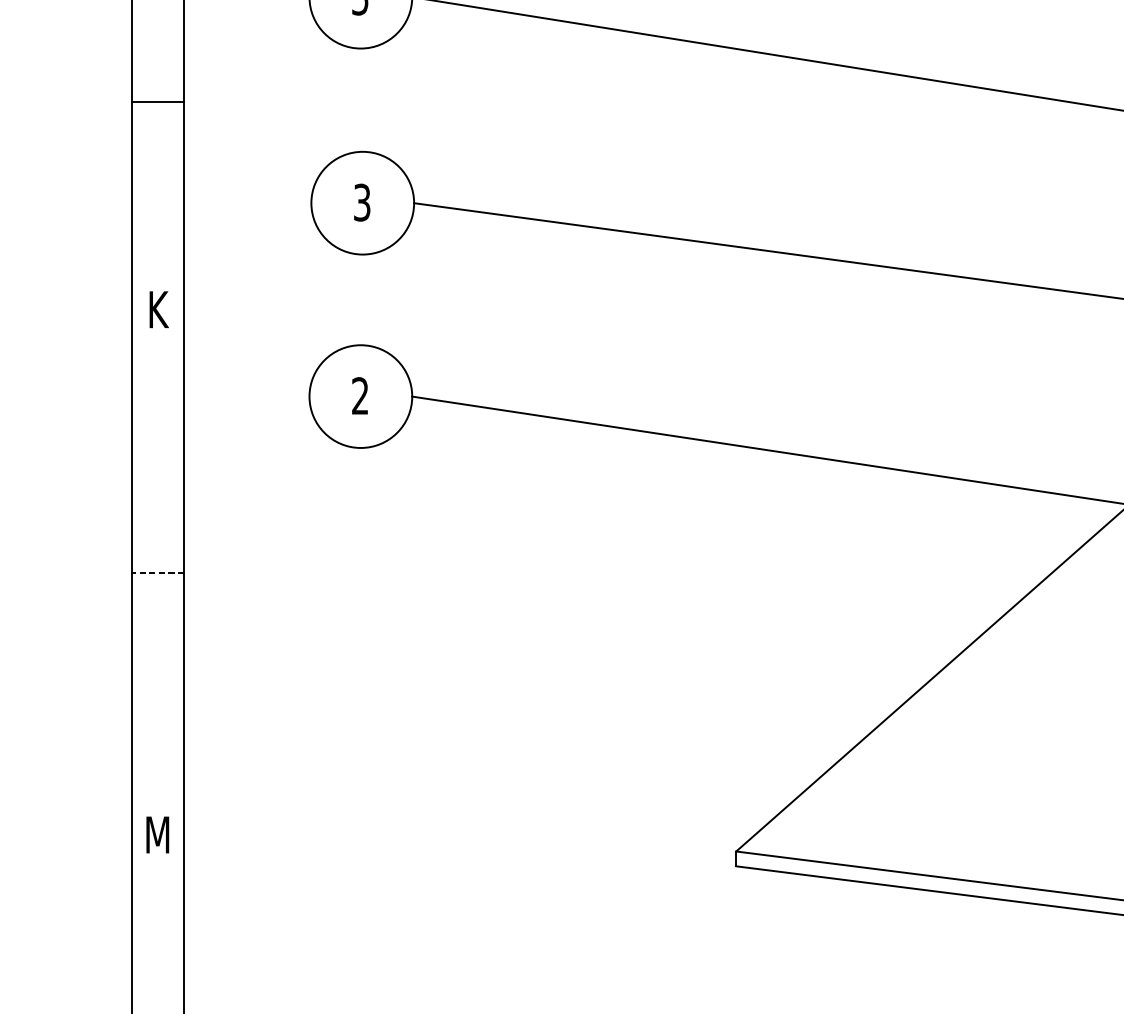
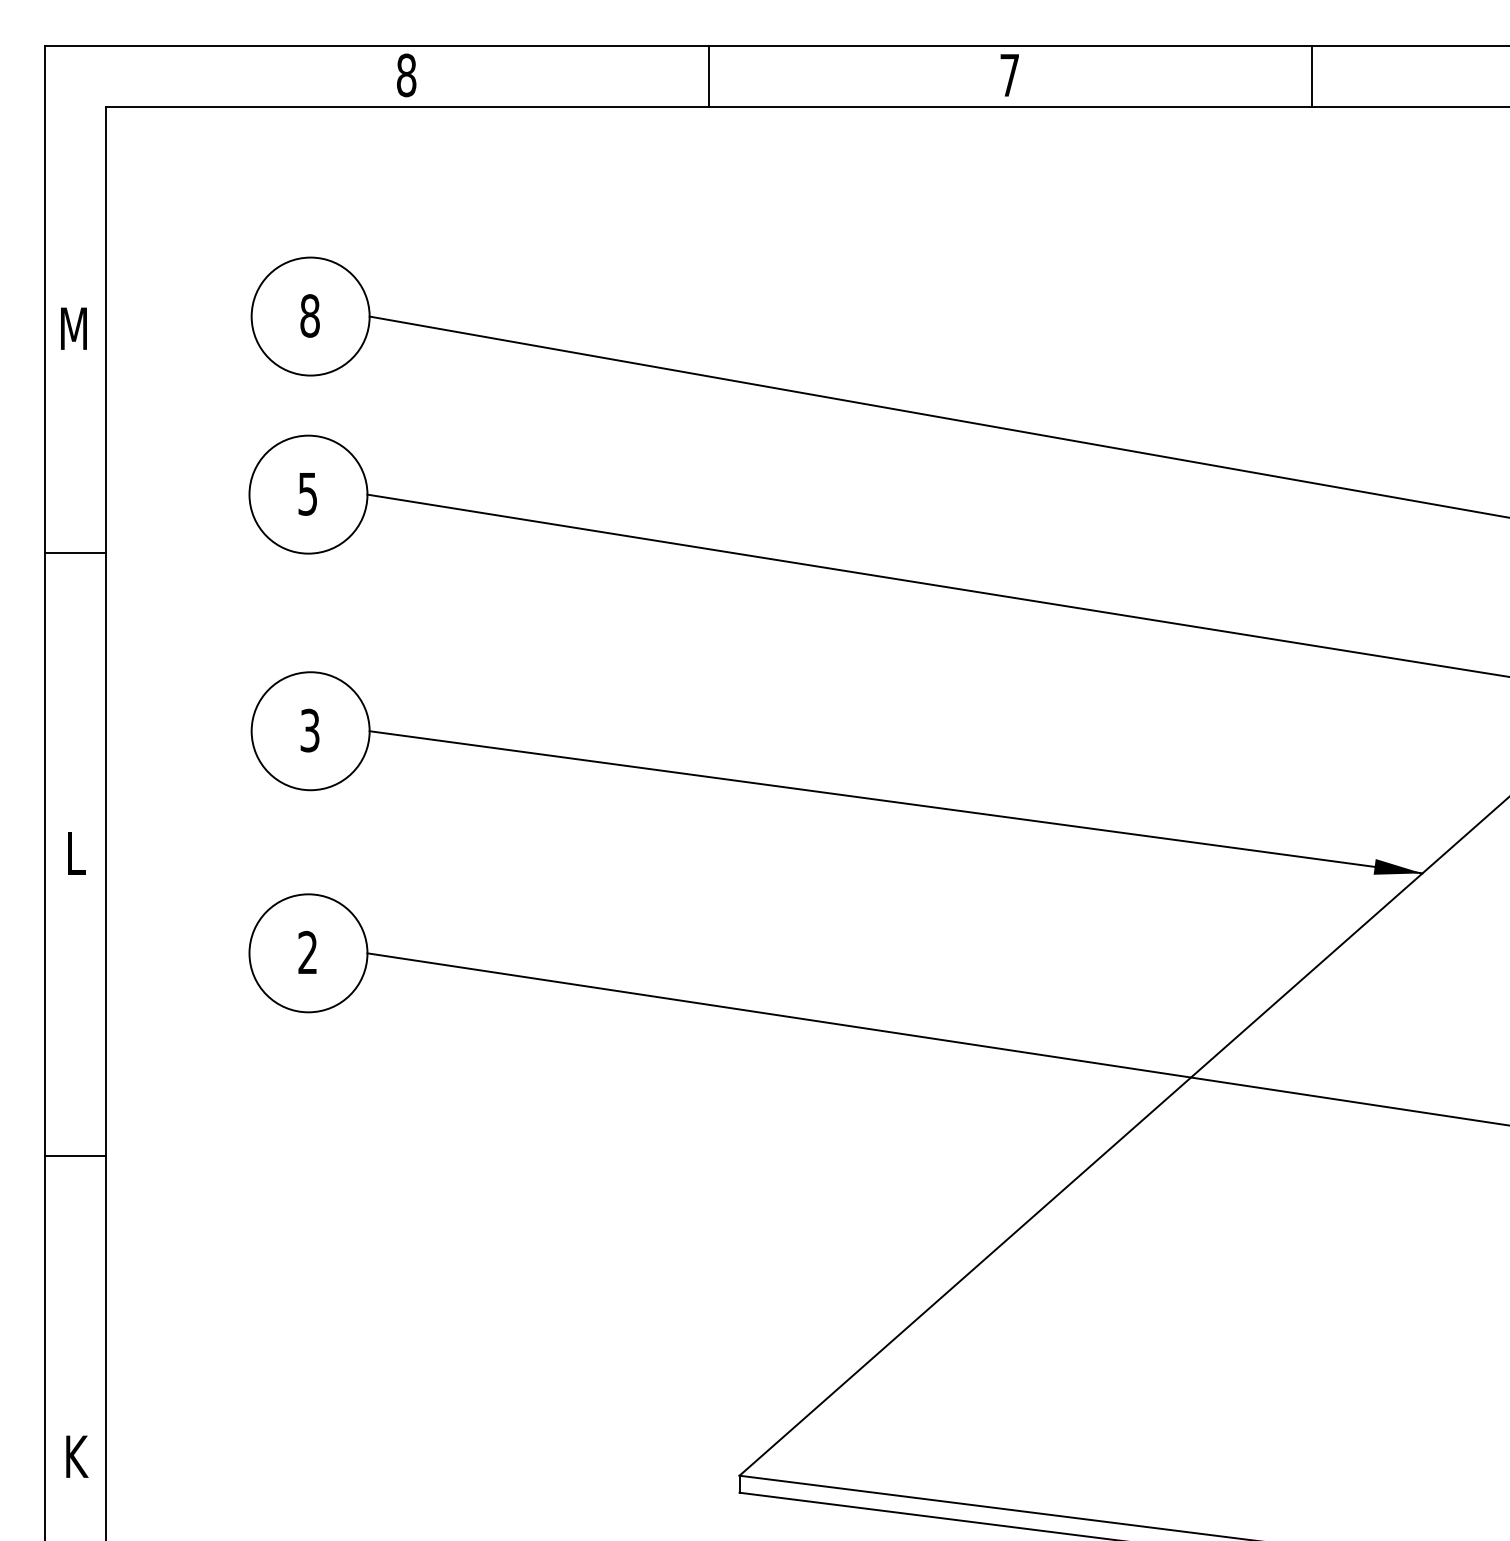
line: (157, 101) -> (75, 552), moved
text: (159, 309) -> (77, 853), K -> L
line: (157, 573) -> (74, 1156), dashed -> solid
text: (157, 834) -> (75, 1456), M -> K

